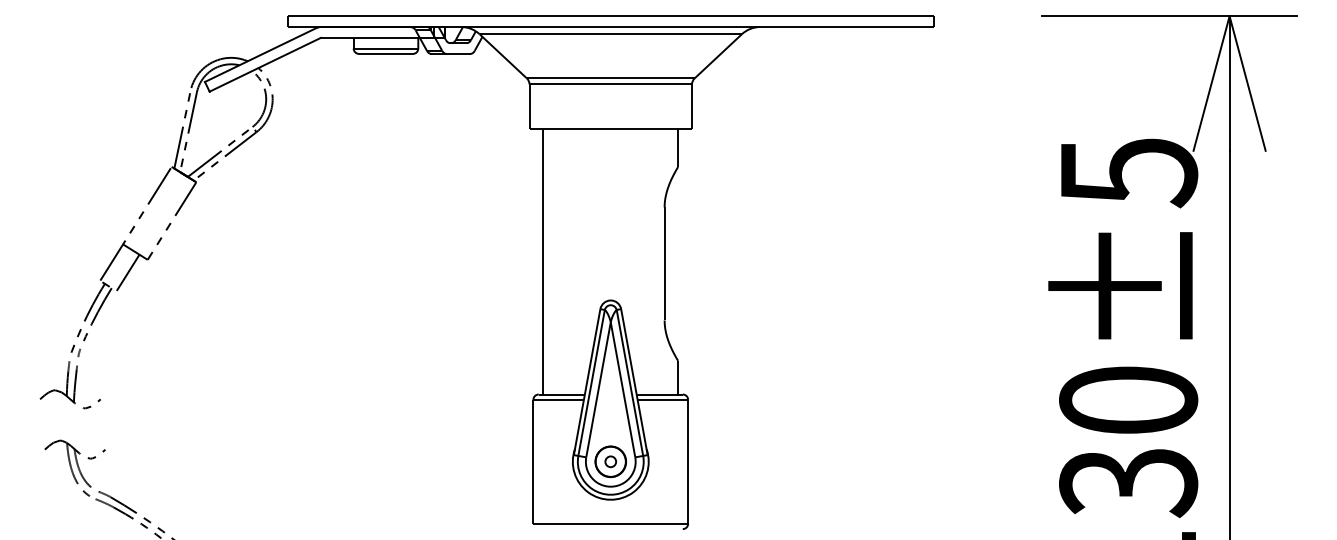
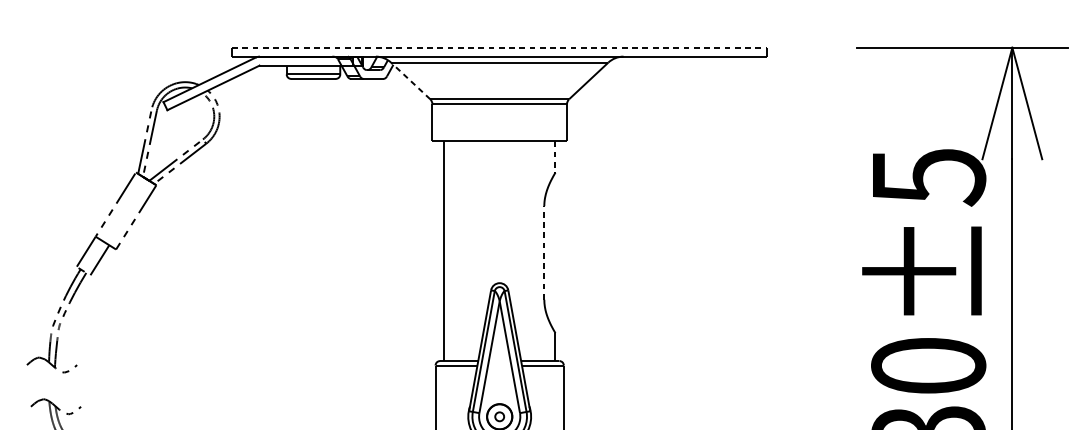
line: (611, 16) -> (500, 47), solid -> dashed
line: (502, 56) -> (410, 81), solid -> dashed
line: (678, 148) -> (555, 157), solid -> dashed
line: (664, 263) -> (544, 252), solid -> dashed

